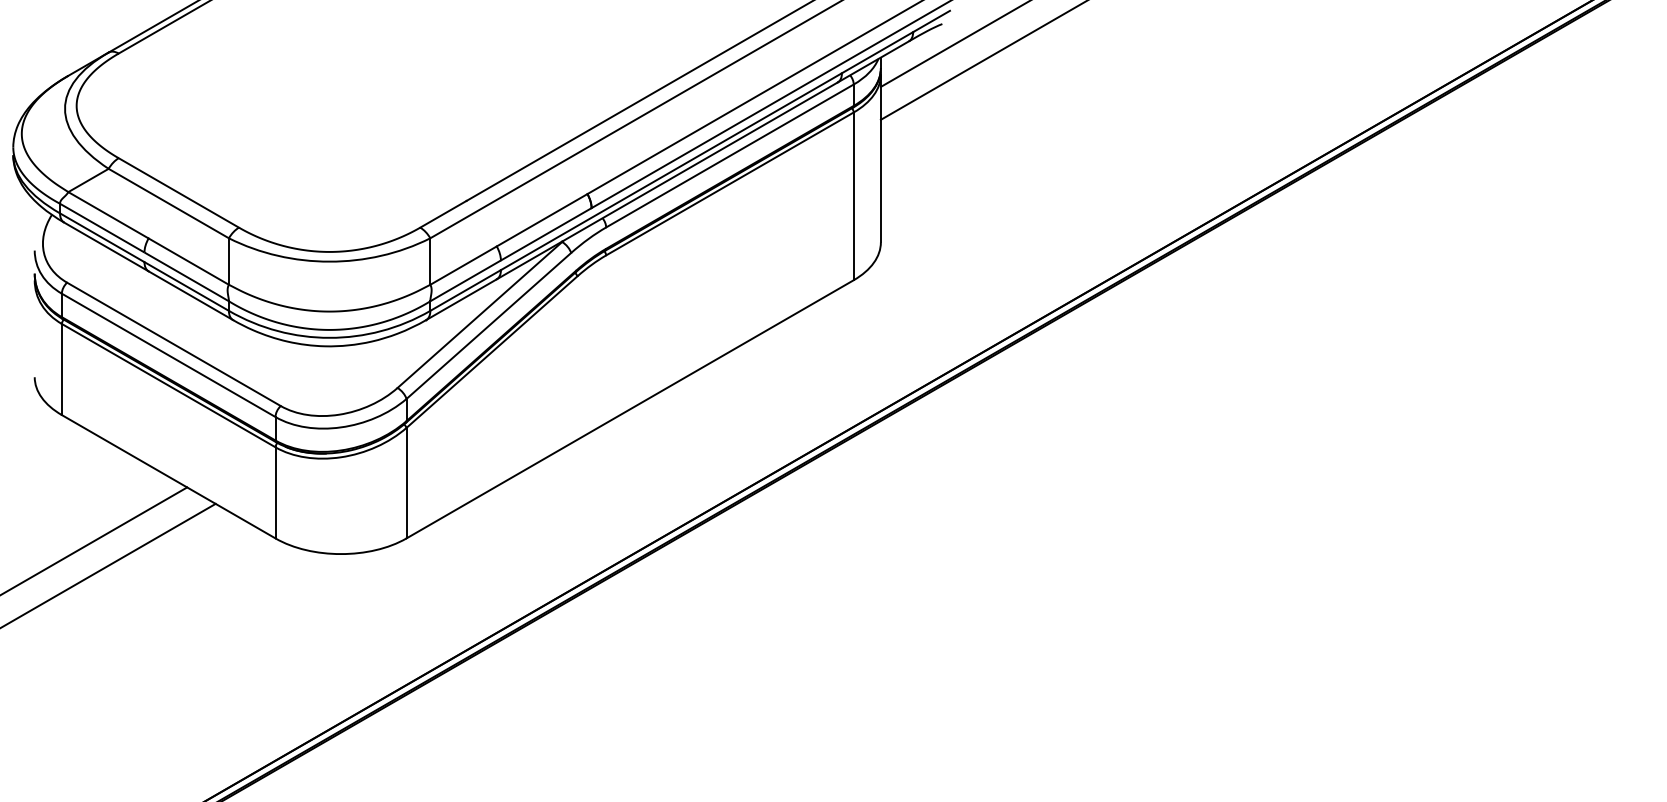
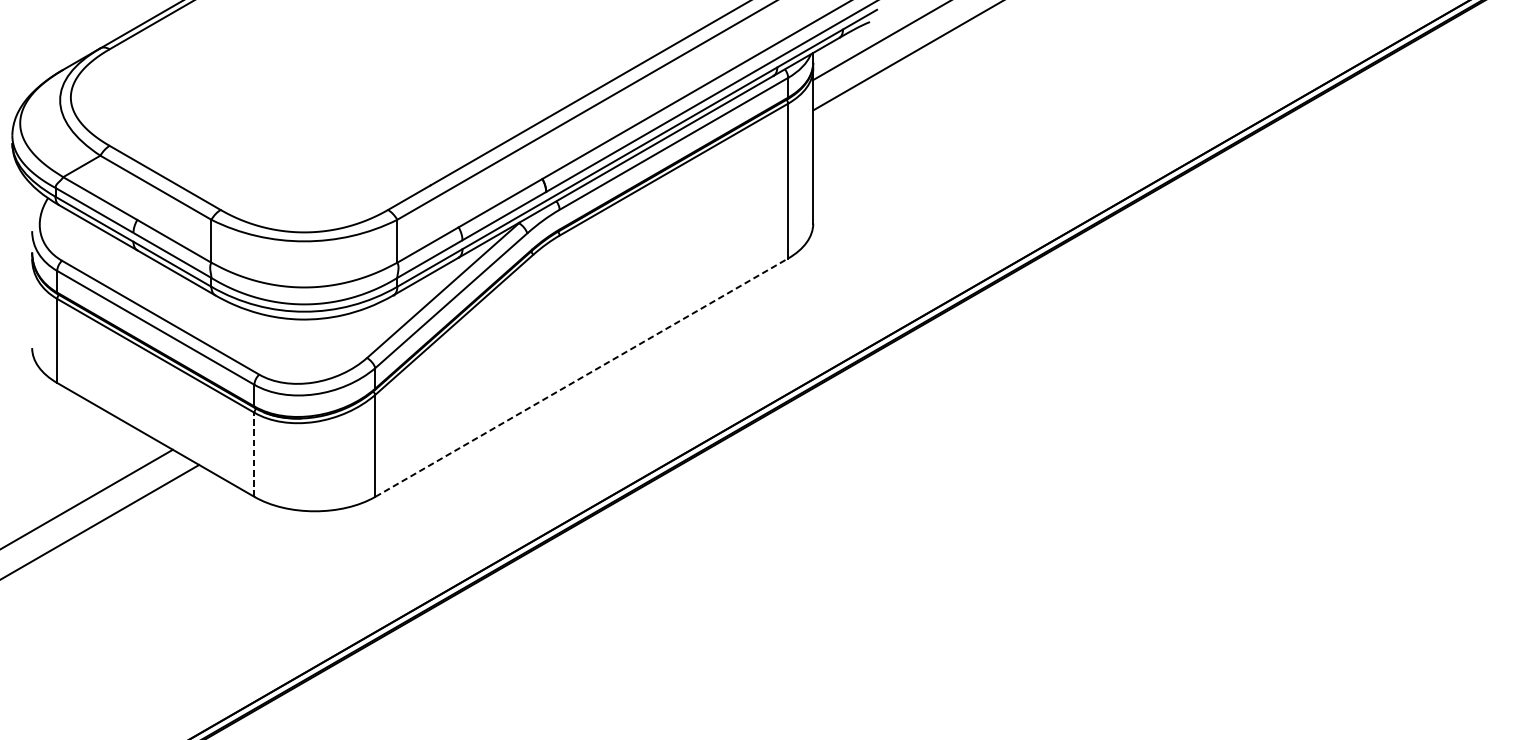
line: (630, 409) -> (582, 377), solid -> dashed
line: (275, 492) -> (254, 454), solid -> dashed

